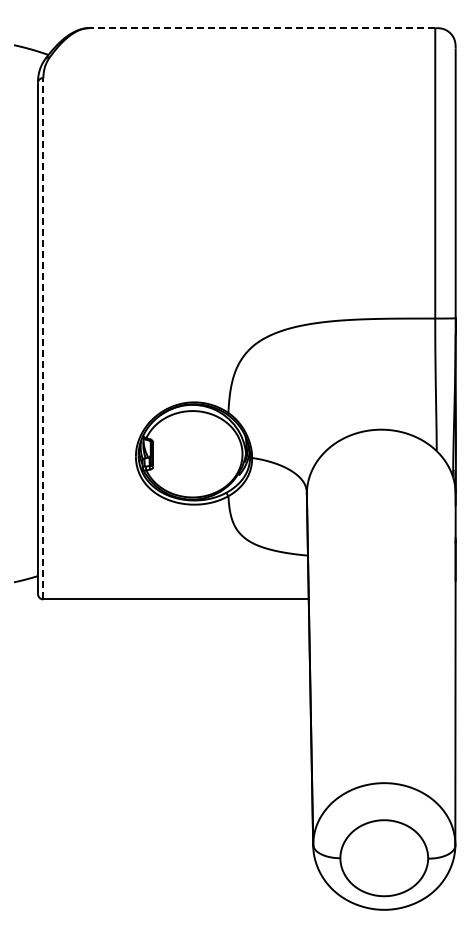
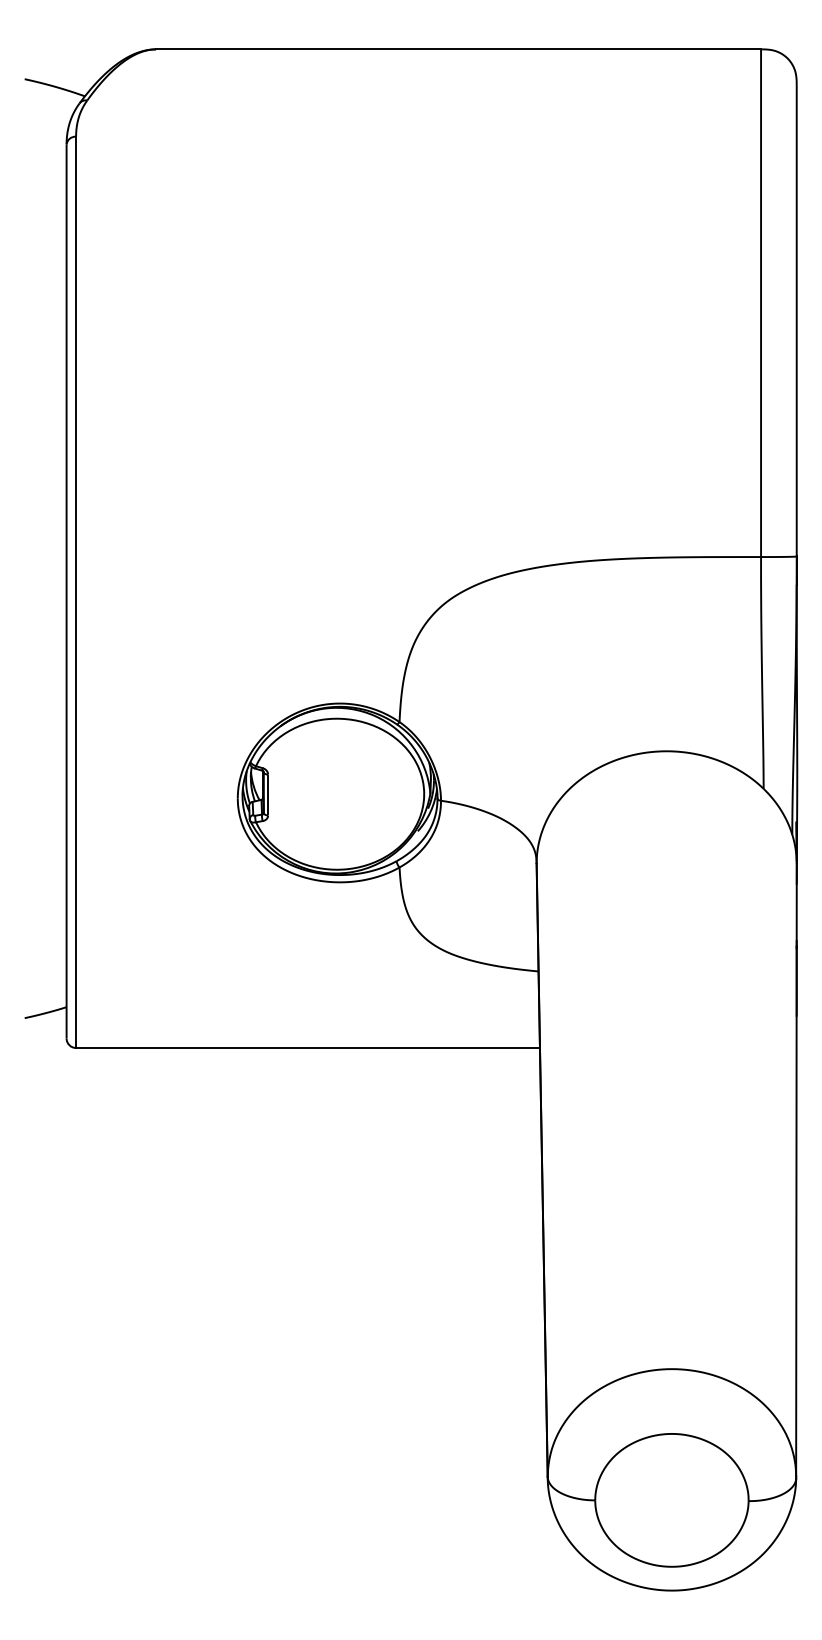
line: (261, 28) -> (457, 50), dashed -> solid
line: (43, 338) -> (76, 591), dashed -> solid

